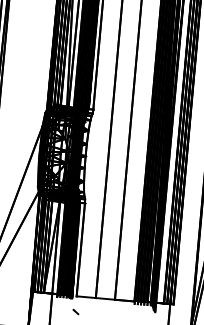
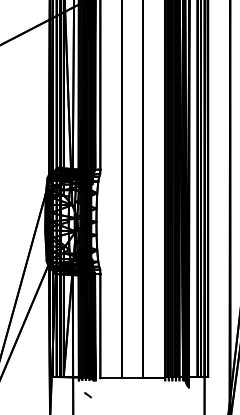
part: (75, 312) -> (87, 395), moved

